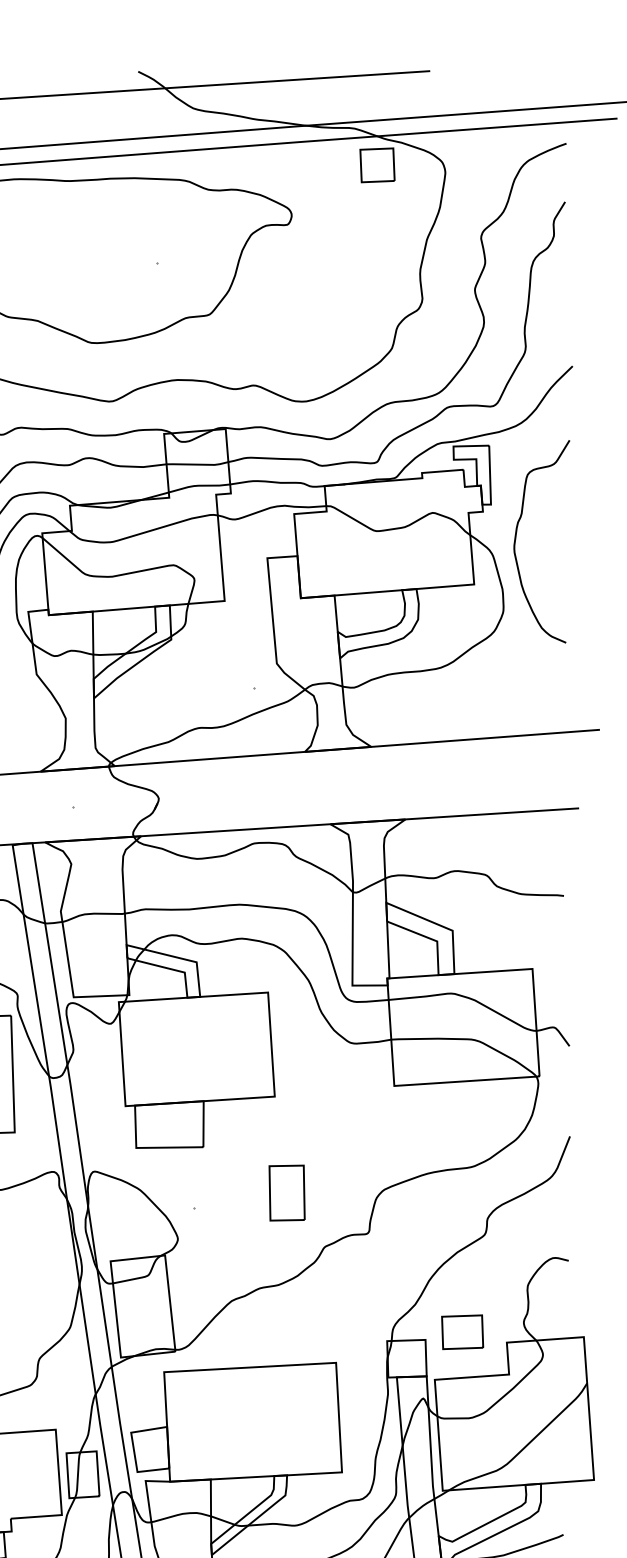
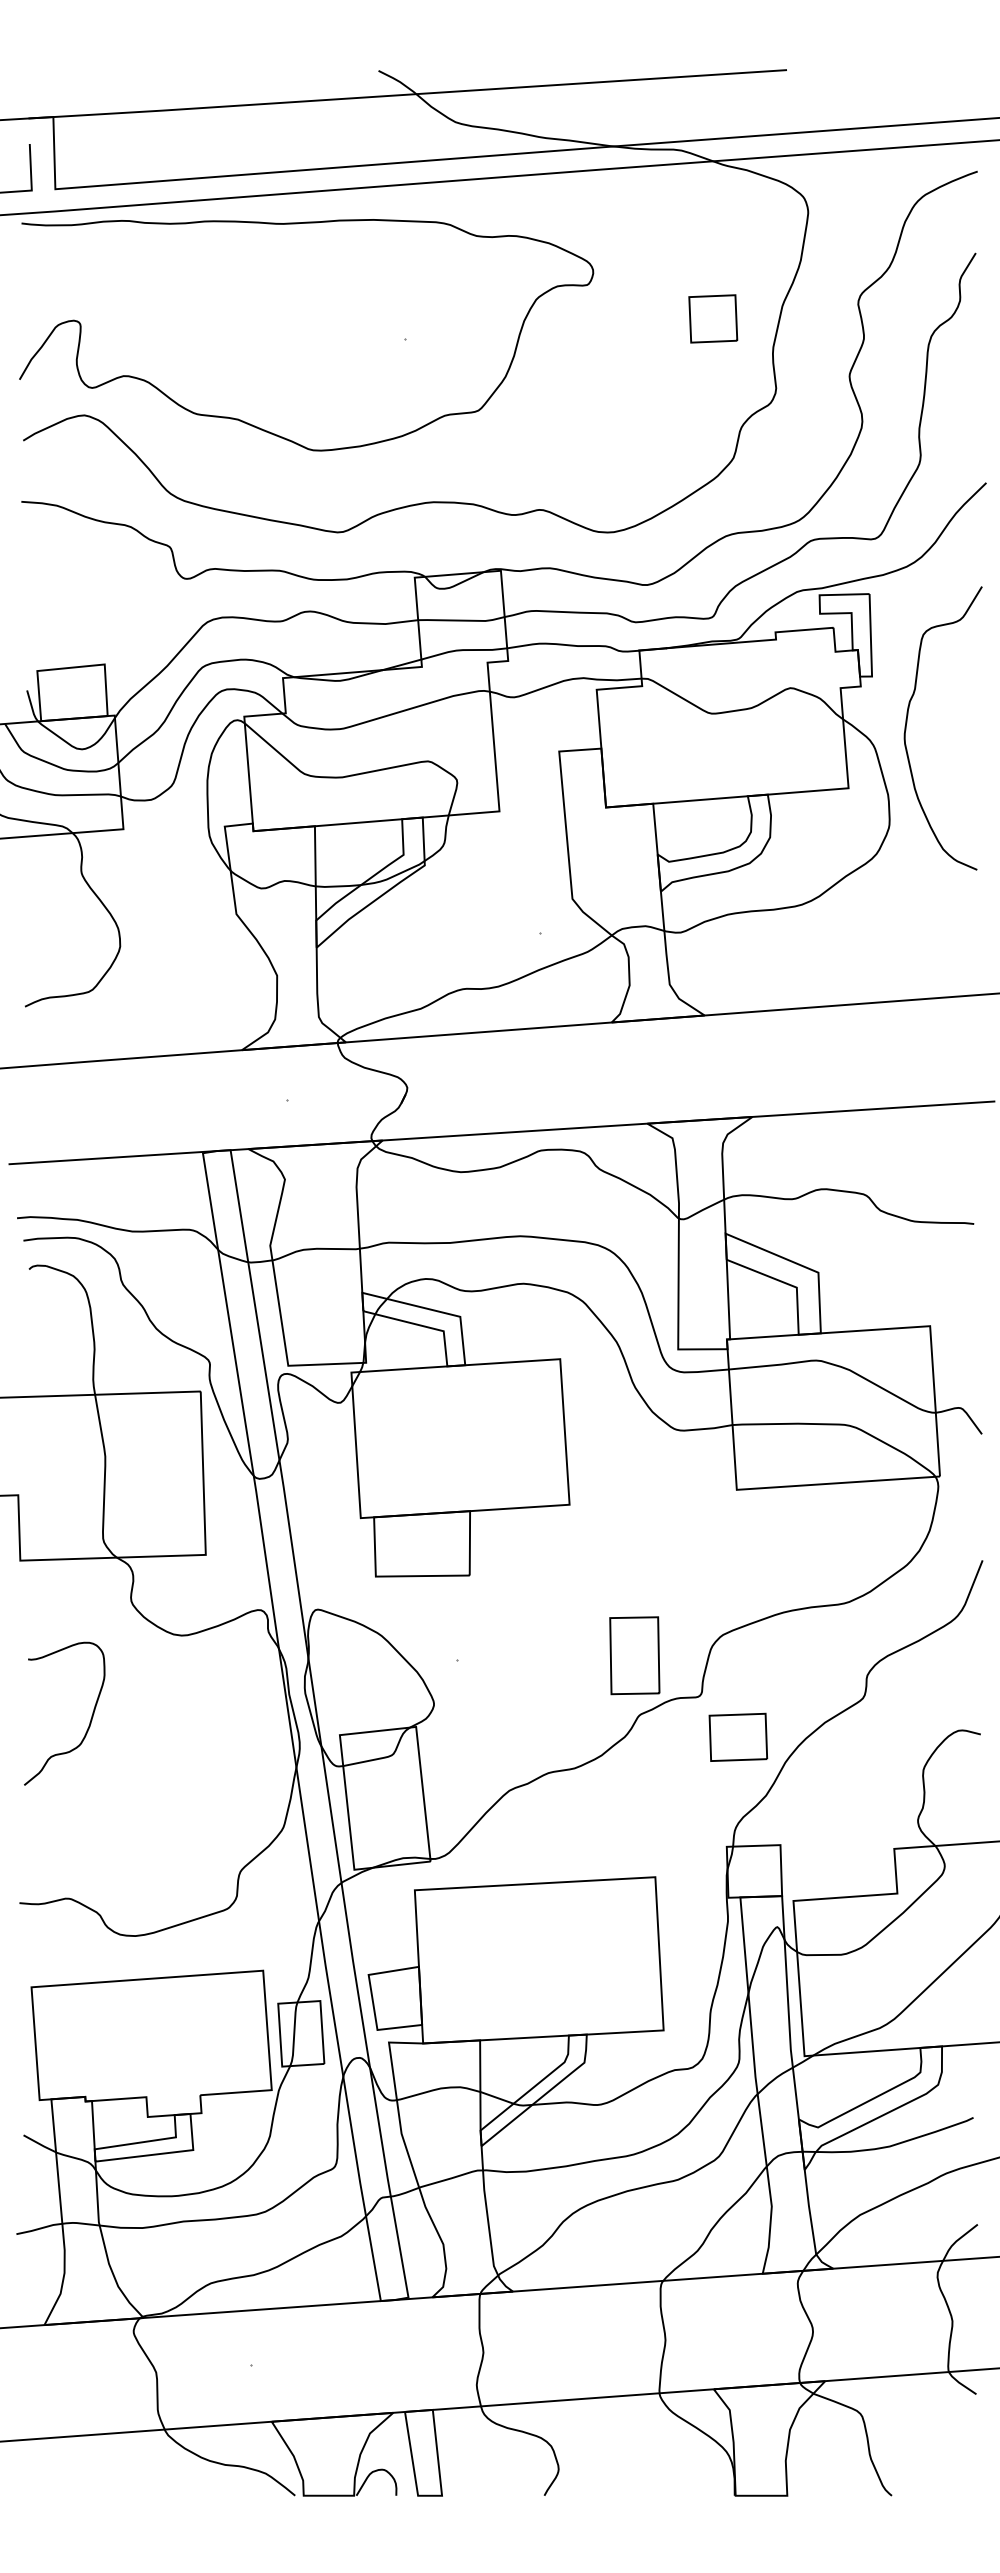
part: (377, 165) -> (713, 318), moved
part: (286, 1192) -> (634, 1655), moved
part: (462, 1331) -> (738, 1736), moved

